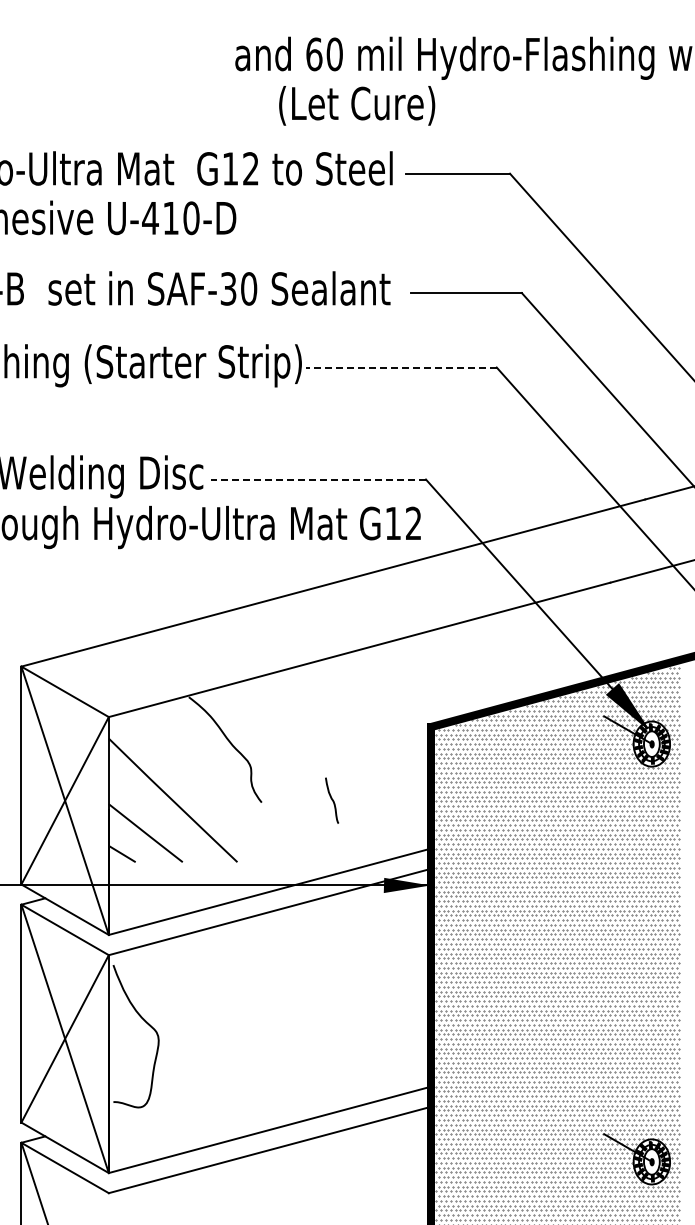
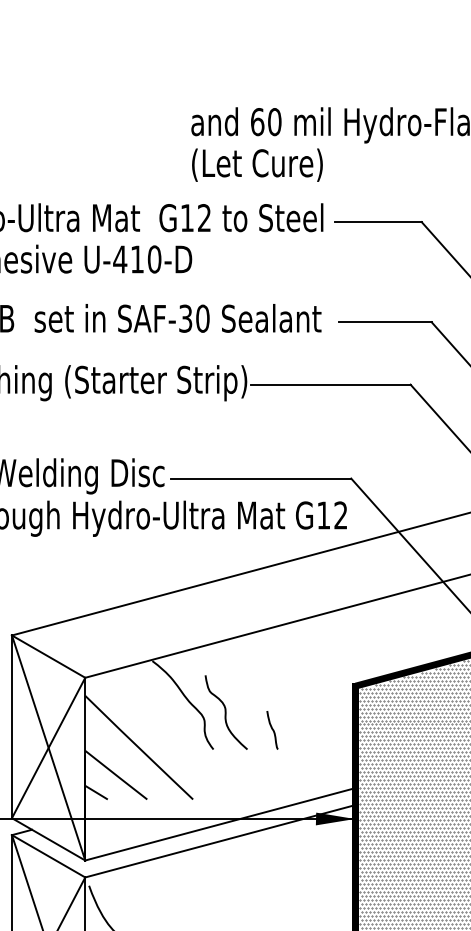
text: (357, 105) -> (257, 164), moved
line: (400, 367) -> (329, 384), dashed -> solid
line: (318, 479) -> (261, 478), dashed -> solid
curve: (276, 758) -> (225, 712), added
curve: (332, 800) -> (272, 730), moved

